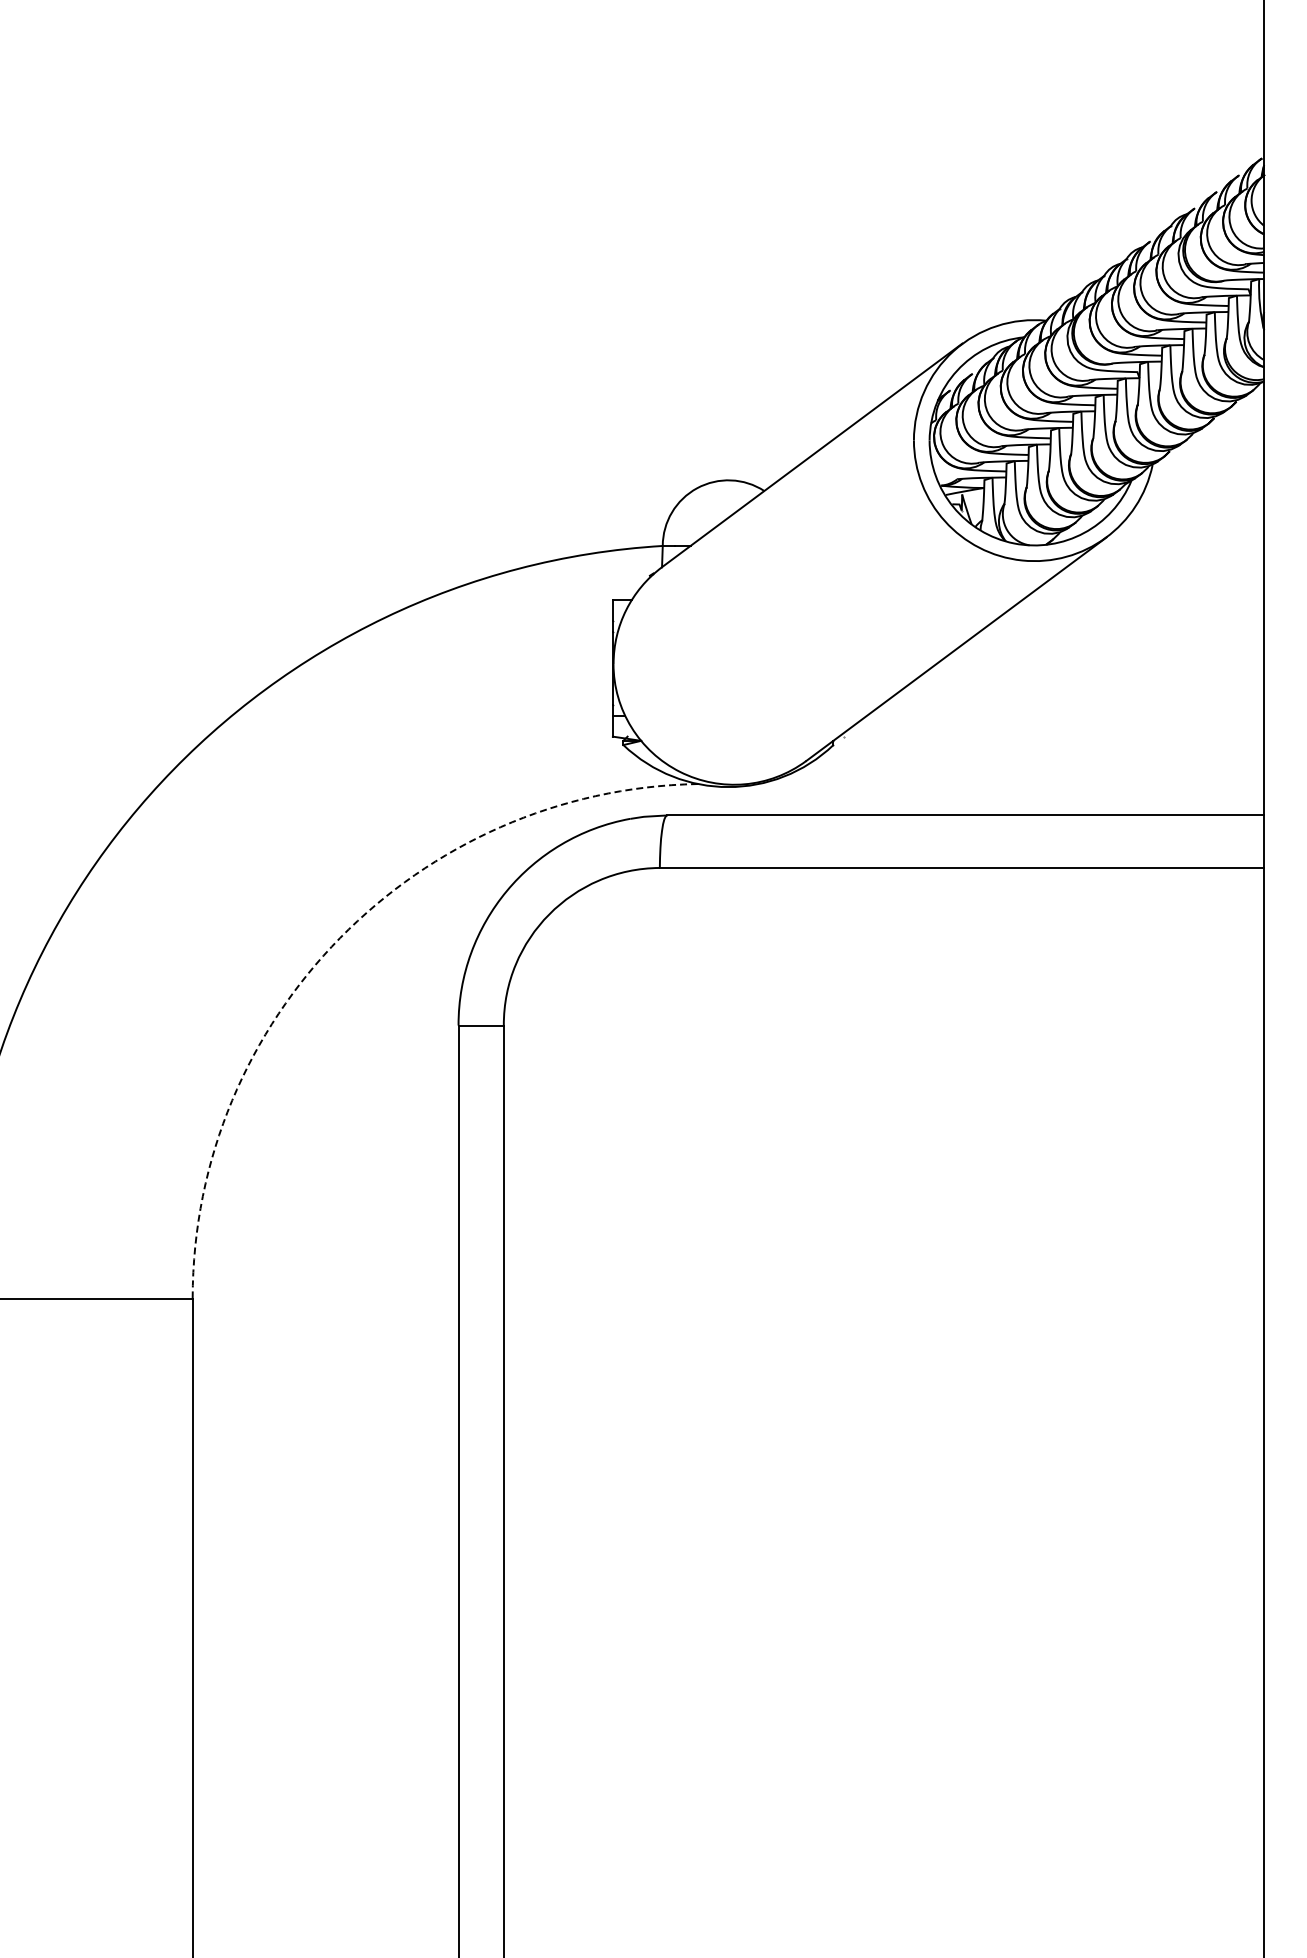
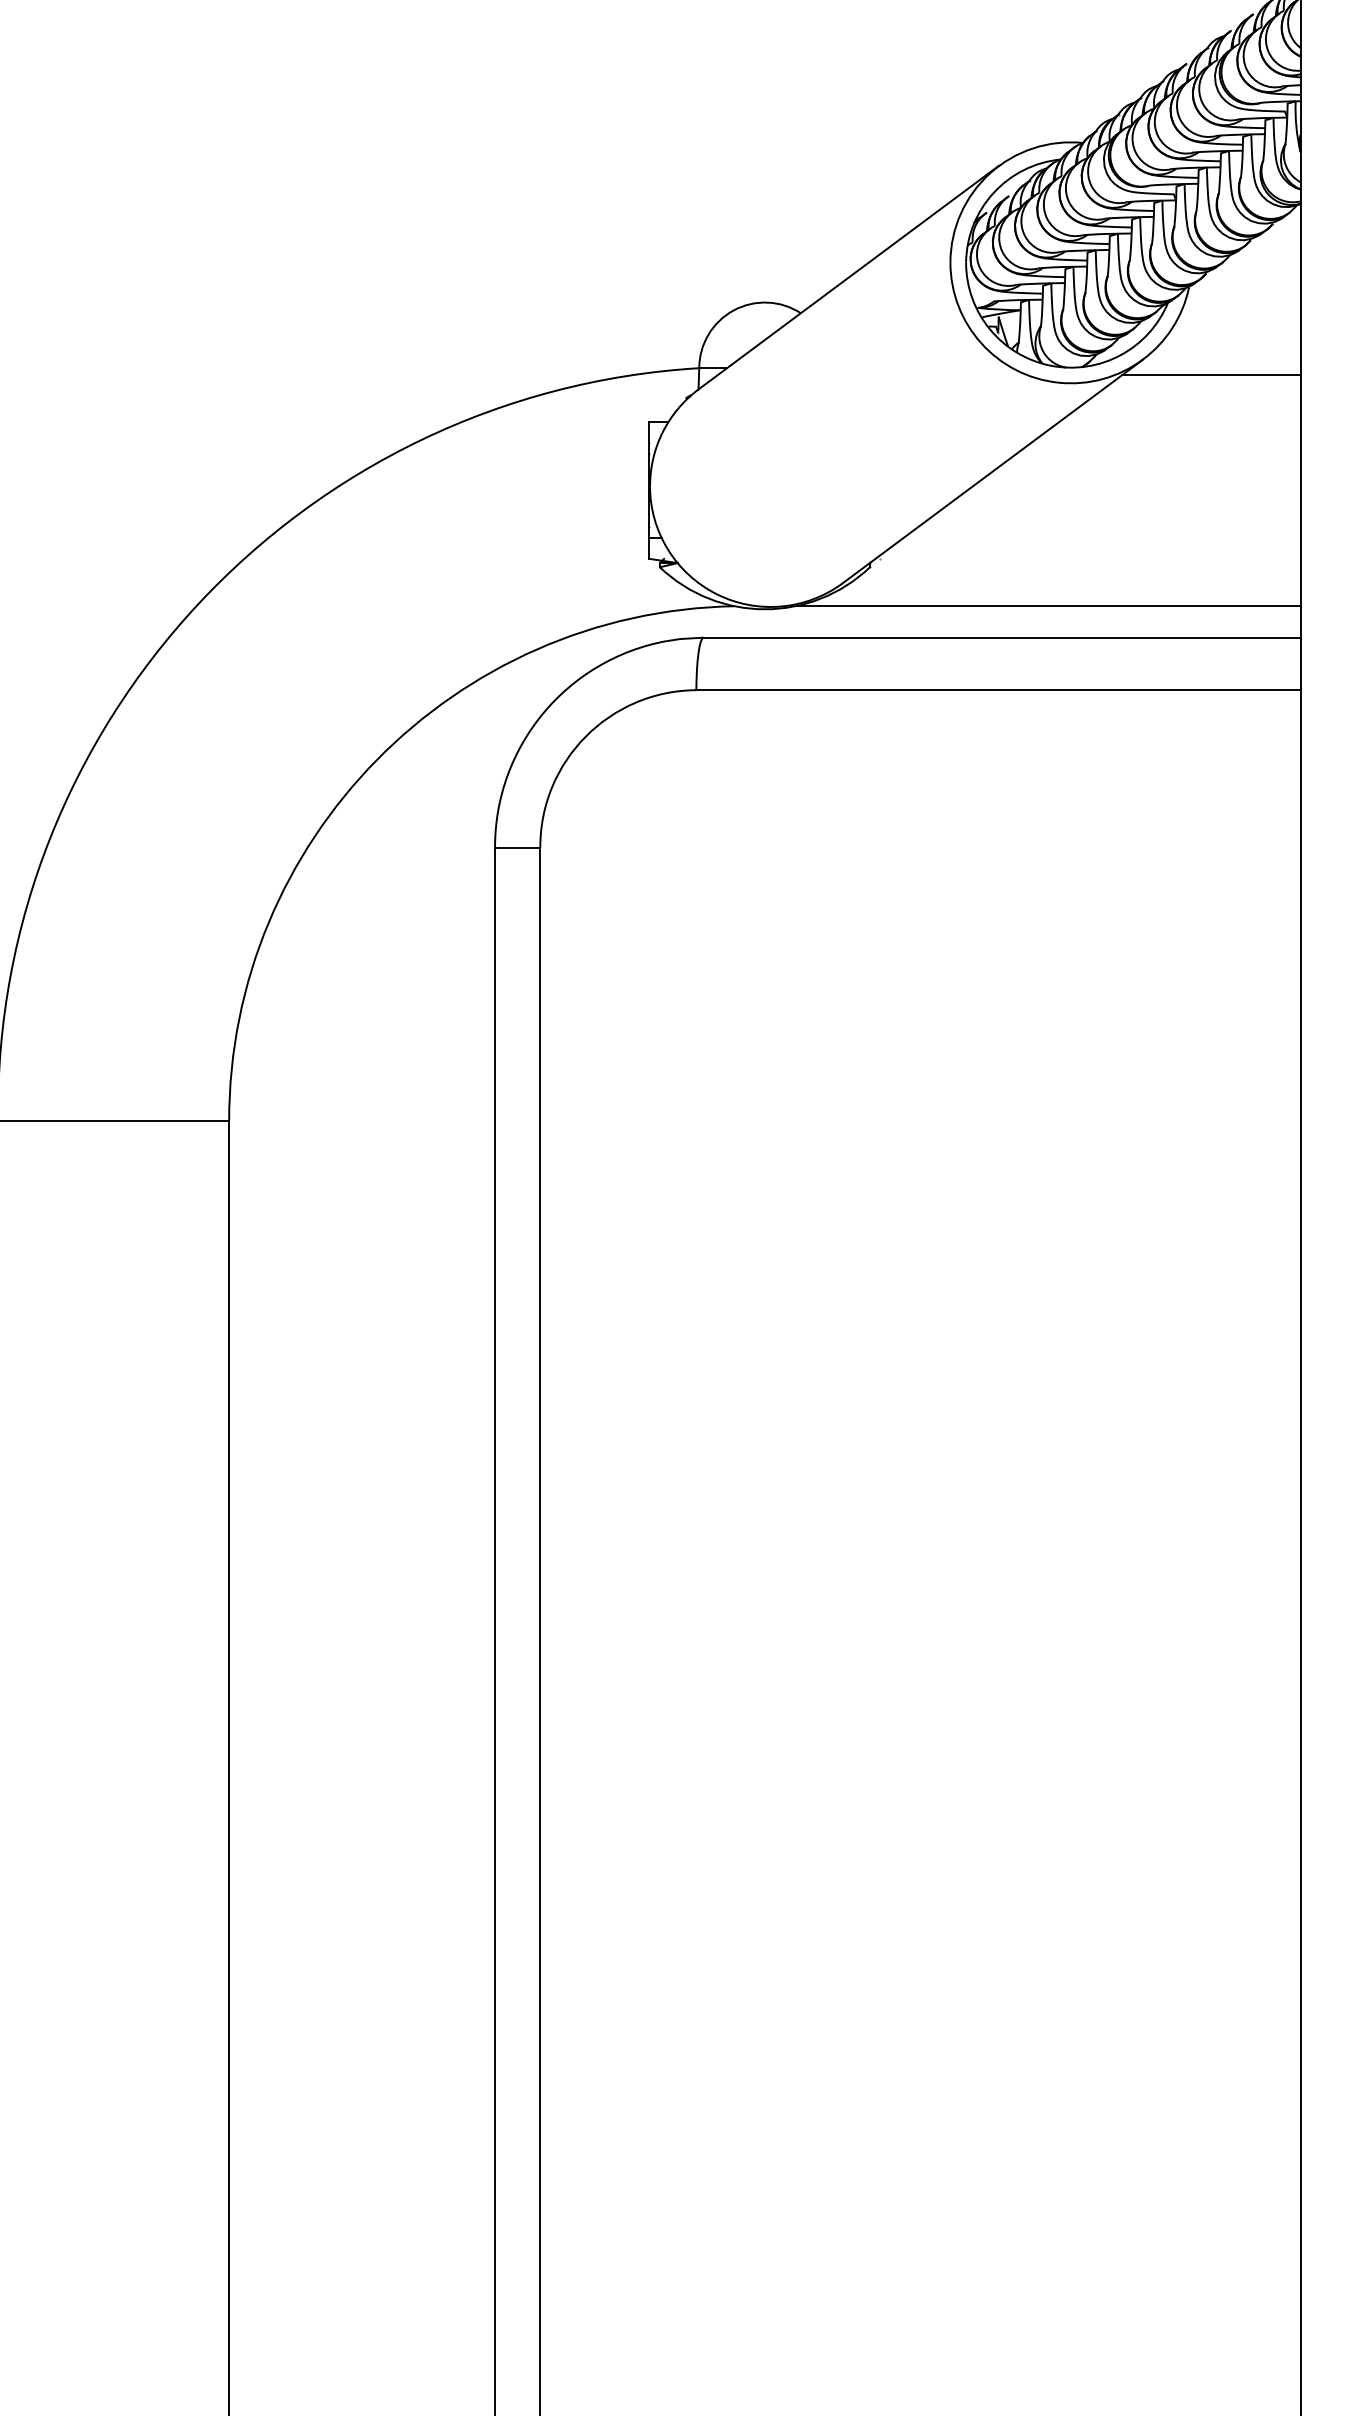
line: (1175, 553) -> (1211, 375), added
line: (1011, 784) -> (1047, 606), added
arc: (340, 938) -> (376, 760), dashed -> solid

